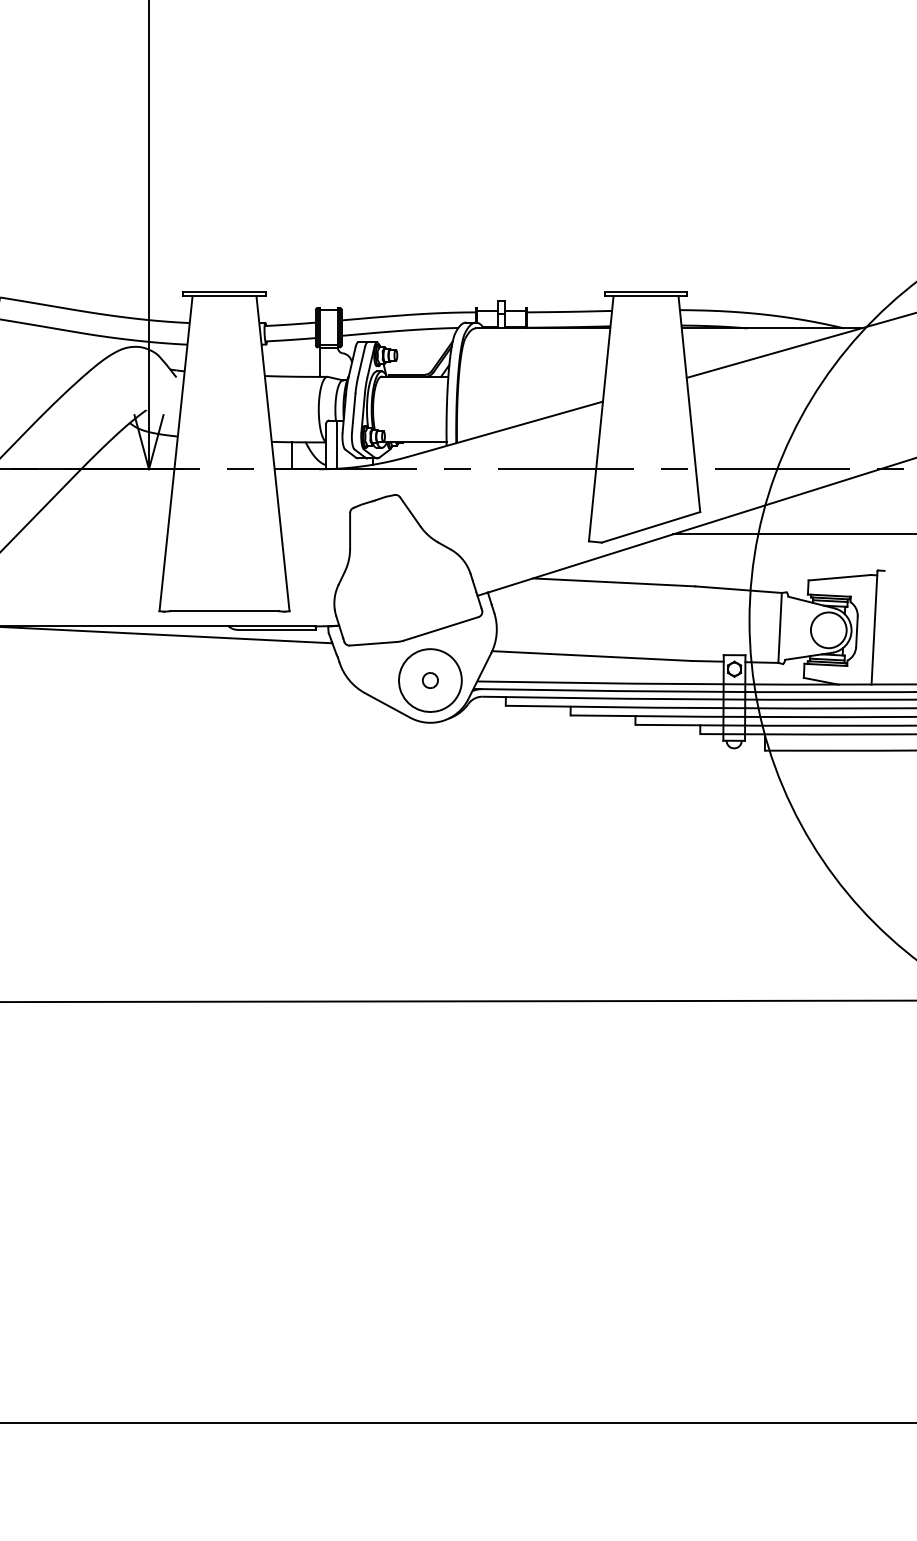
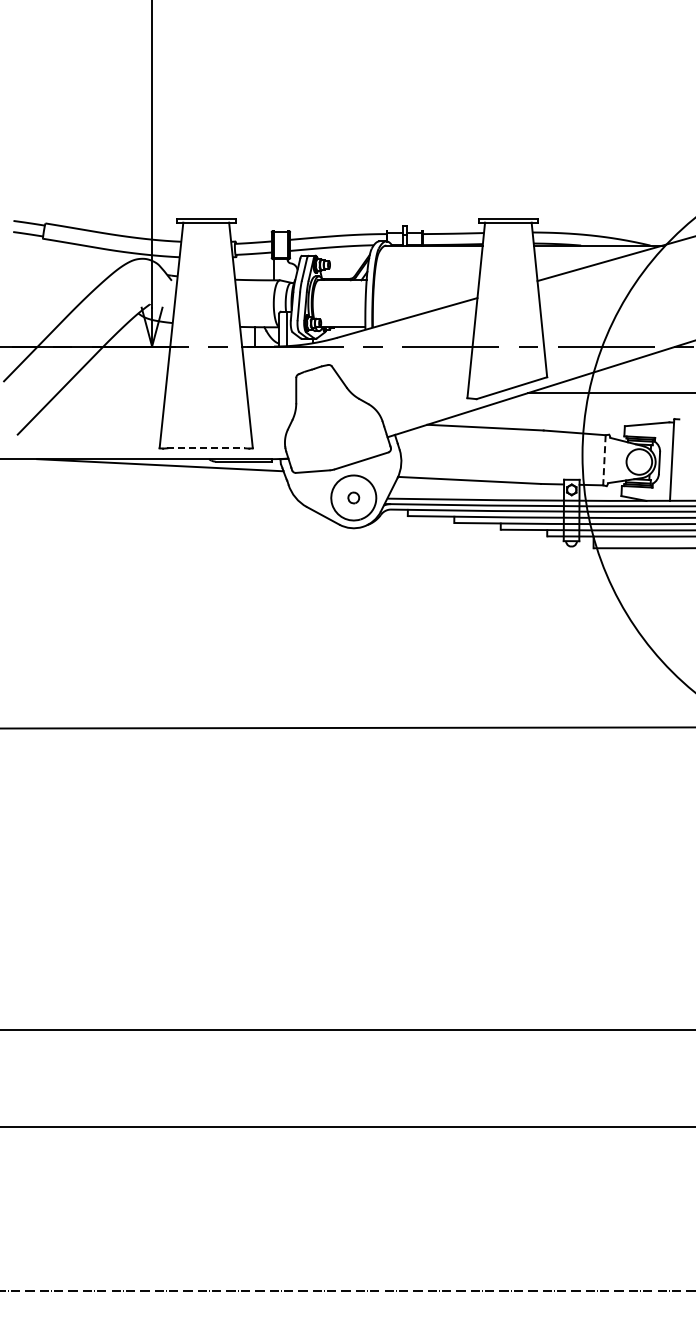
line: (224, 611) -> (206, 448), solid -> dashed
line: (780, 628) -> (604, 460), solid -> dashed

